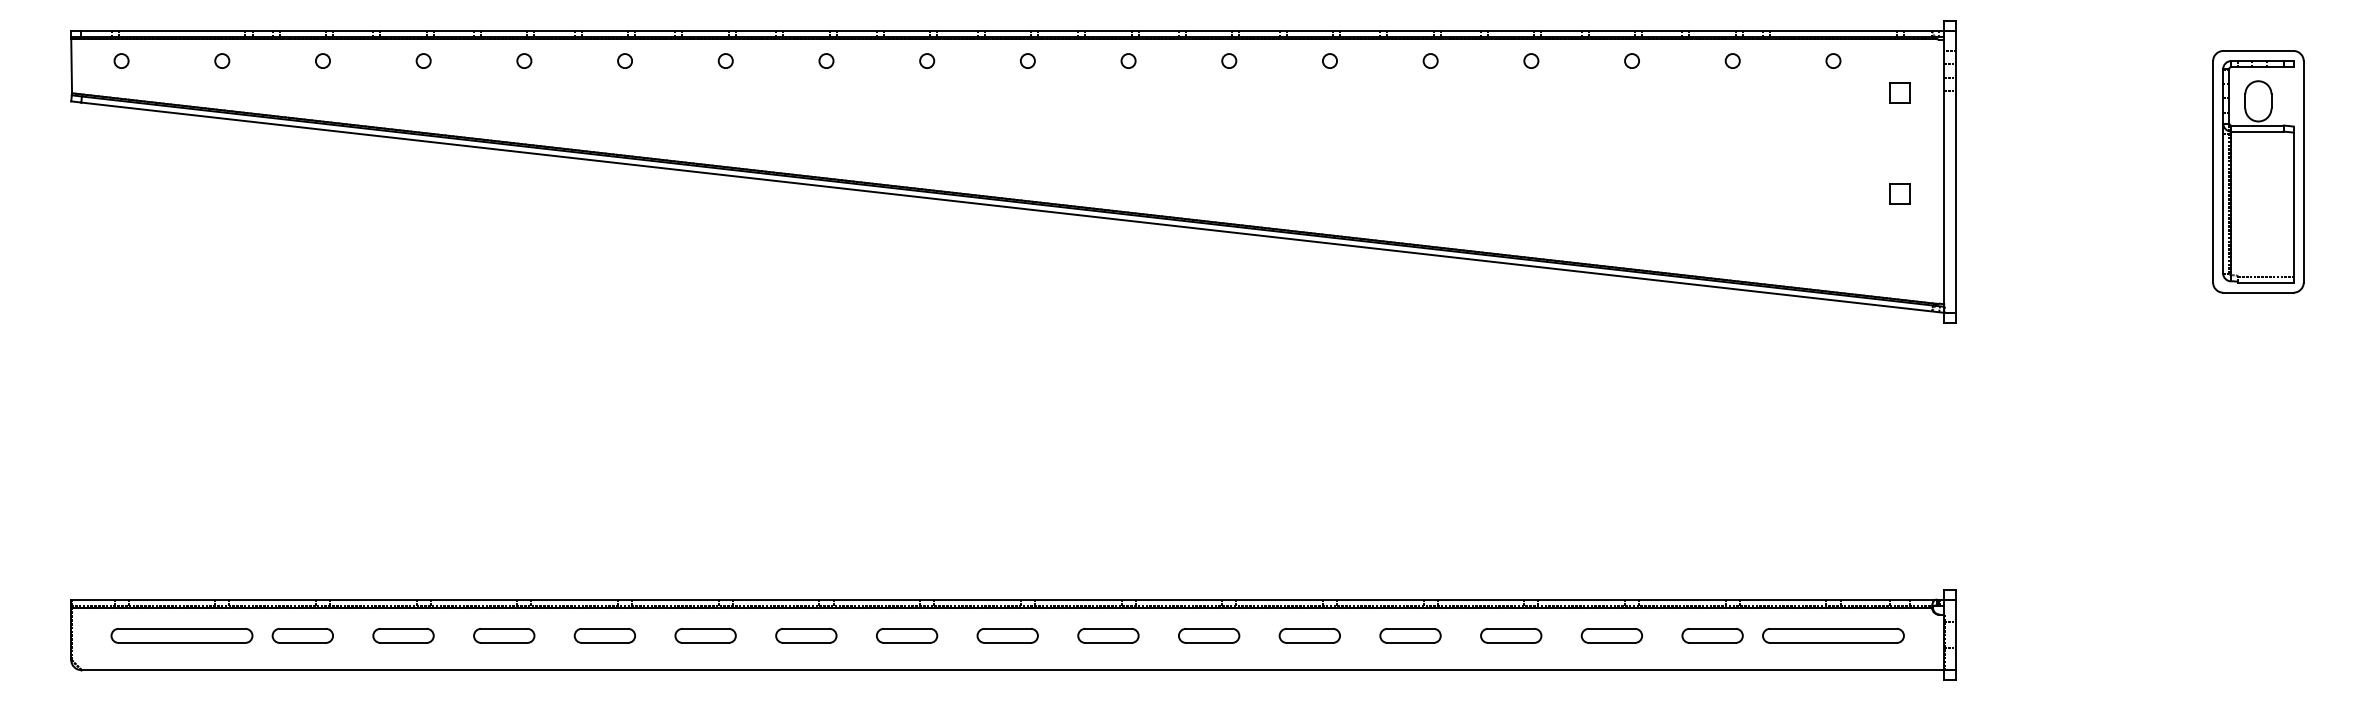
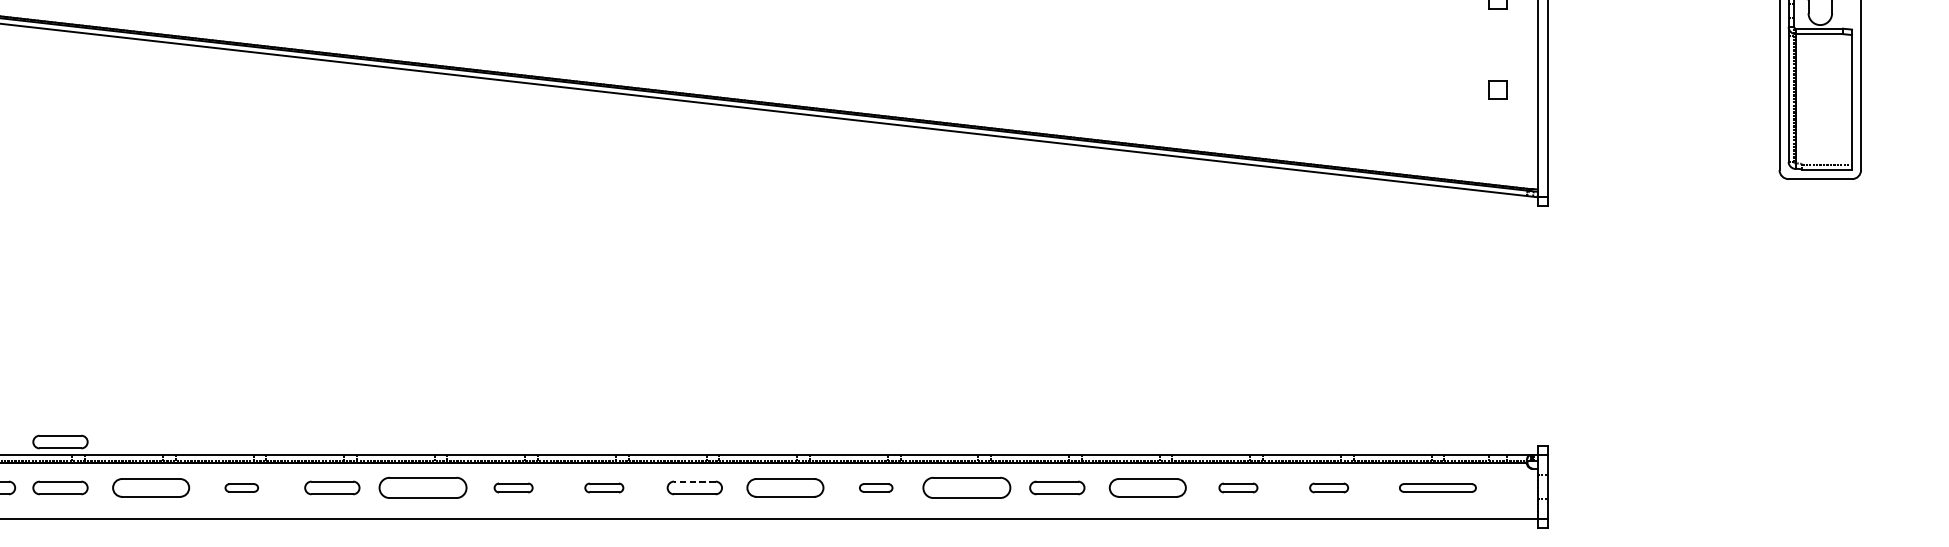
part: (302, 584) -> (60, 441), added
line: (1007, 628) -> (694, 481), solid -> dashed
part: (403, 635) -> (151, 487), size x1.4
part: (504, 635) -> (241, 487), size x0.6
part: (705, 635) -> (422, 487), size x1.6
part: (806, 635) -> (513, 487), size x0.7
part: (907, 635) -> (604, 487), size x0.7
part: (1108, 635) -> (785, 487), size x1.4
part: (1209, 635) -> (876, 487), size x0.6
part: (1309, 635) -> (966, 487), size x1.6
part: (1511, 635) -> (1148, 487), size x1.4
part: (1611, 635) -> (1238, 487), size x0.7
part: (1712, 635) -> (1329, 487), size x0.7
part: (1833, 635) -> (1437, 487), size x0.6

